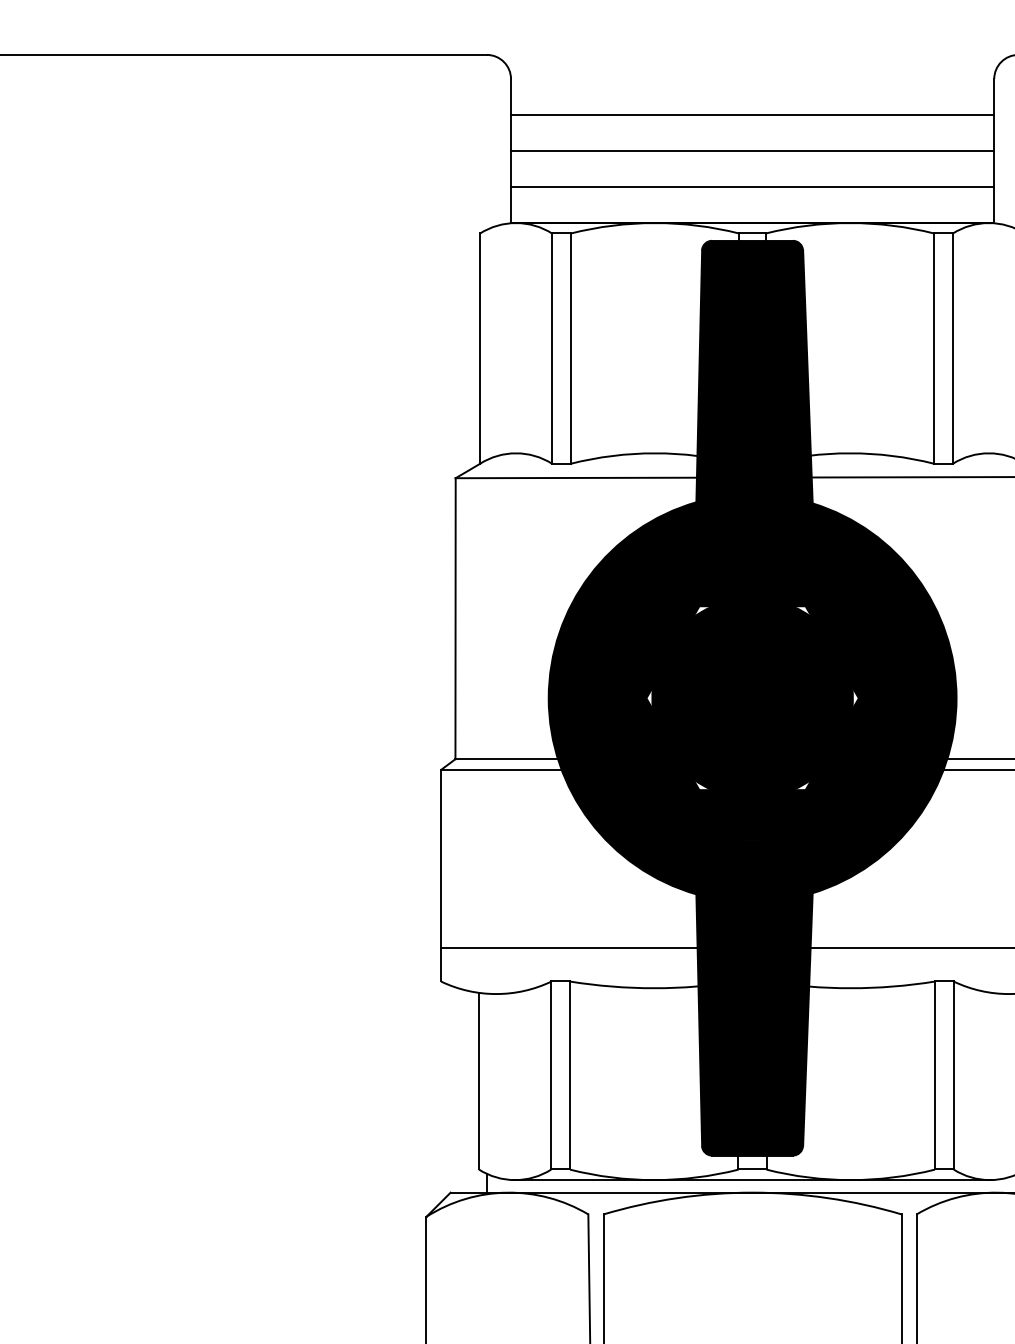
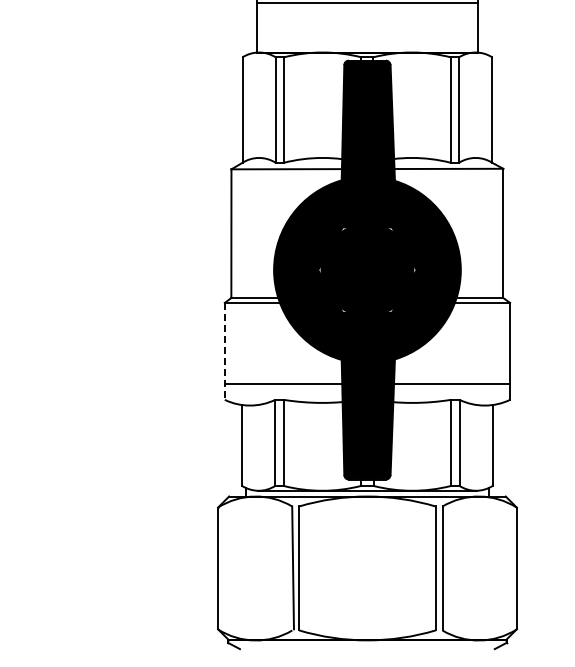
line: (752, 150) -> (367, 19), removed
line: (752, 188) -> (367, 36), removed
line: (440, 875) -> (224, 351), solid -> dashed

